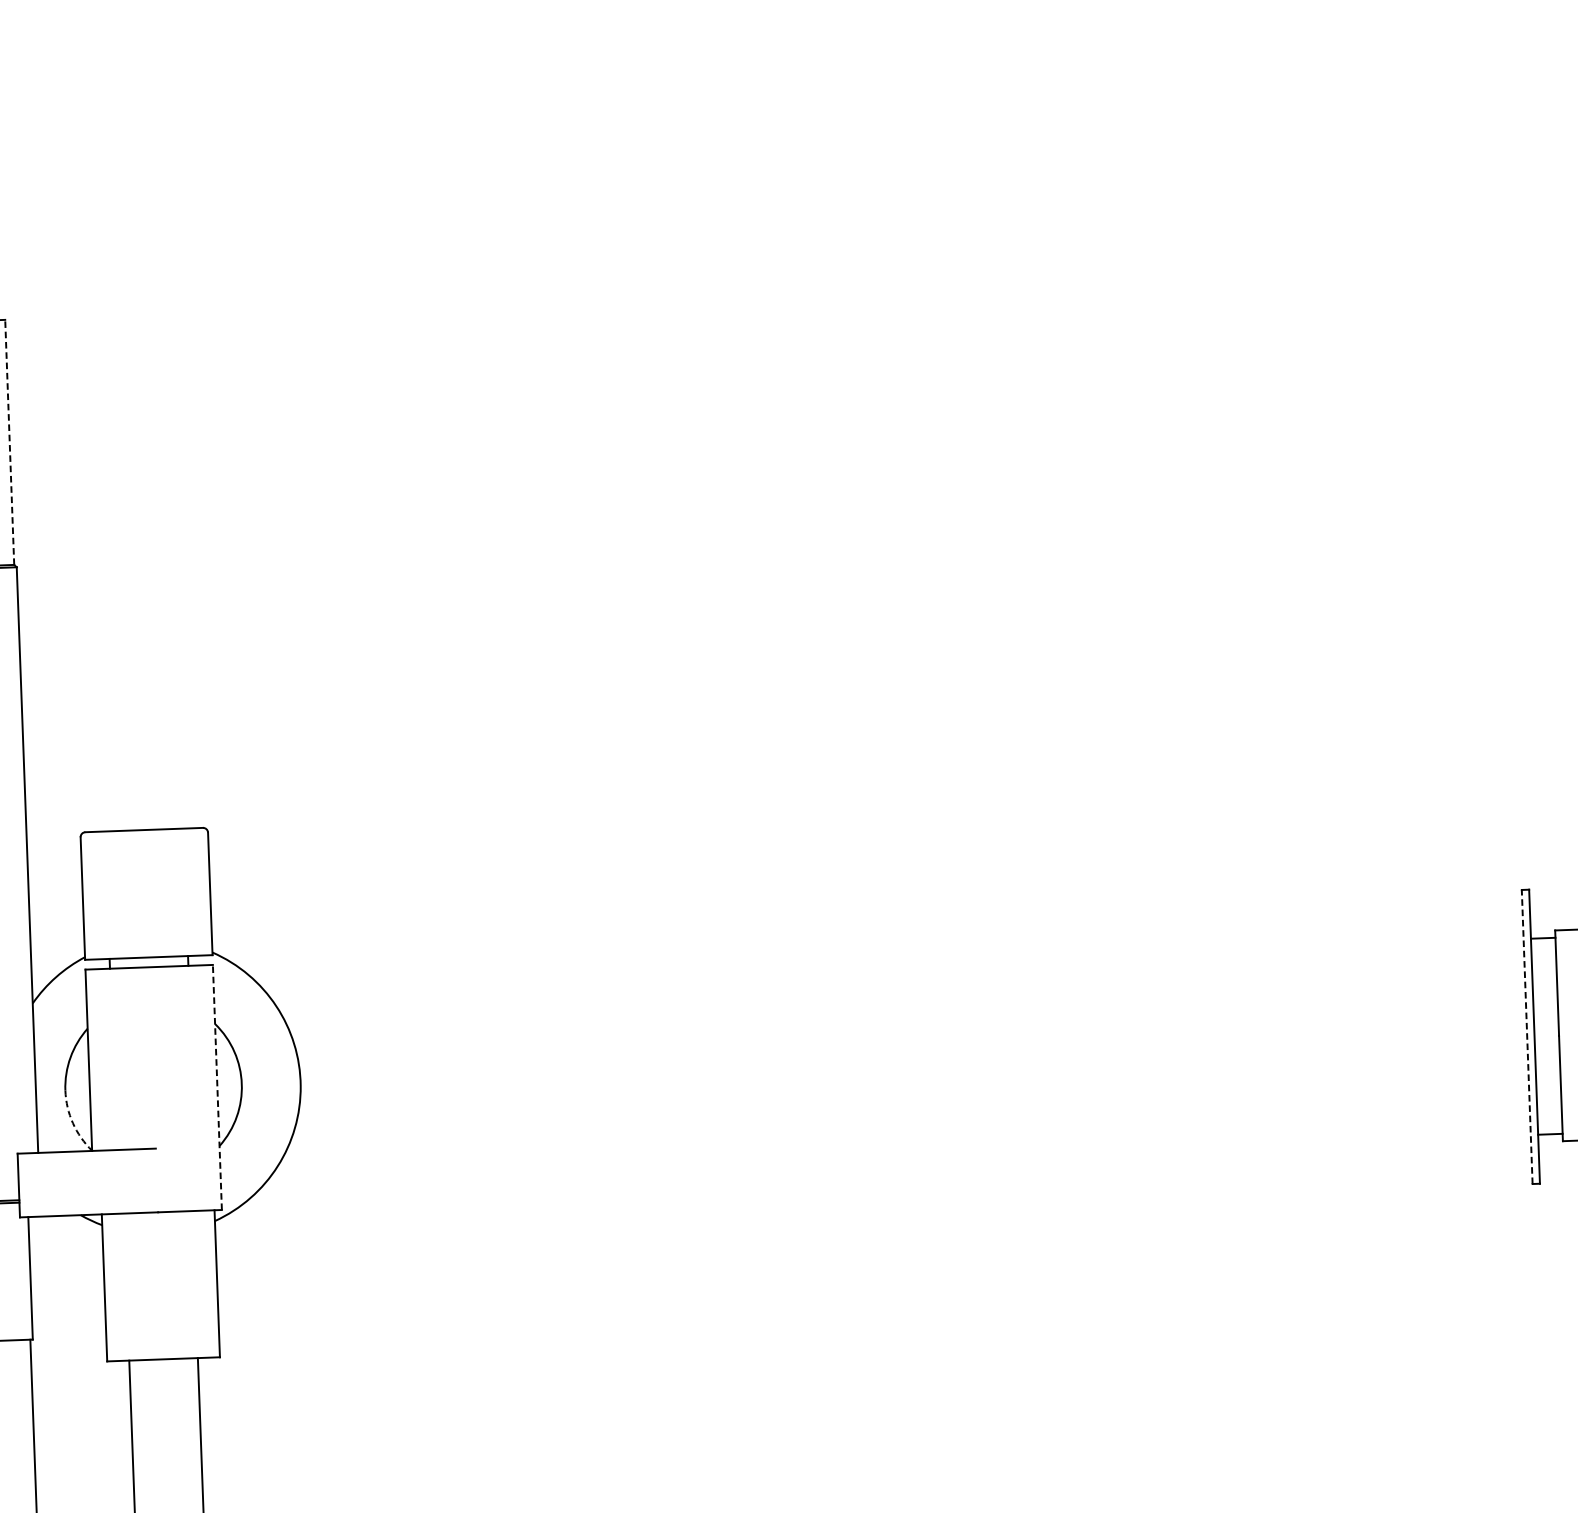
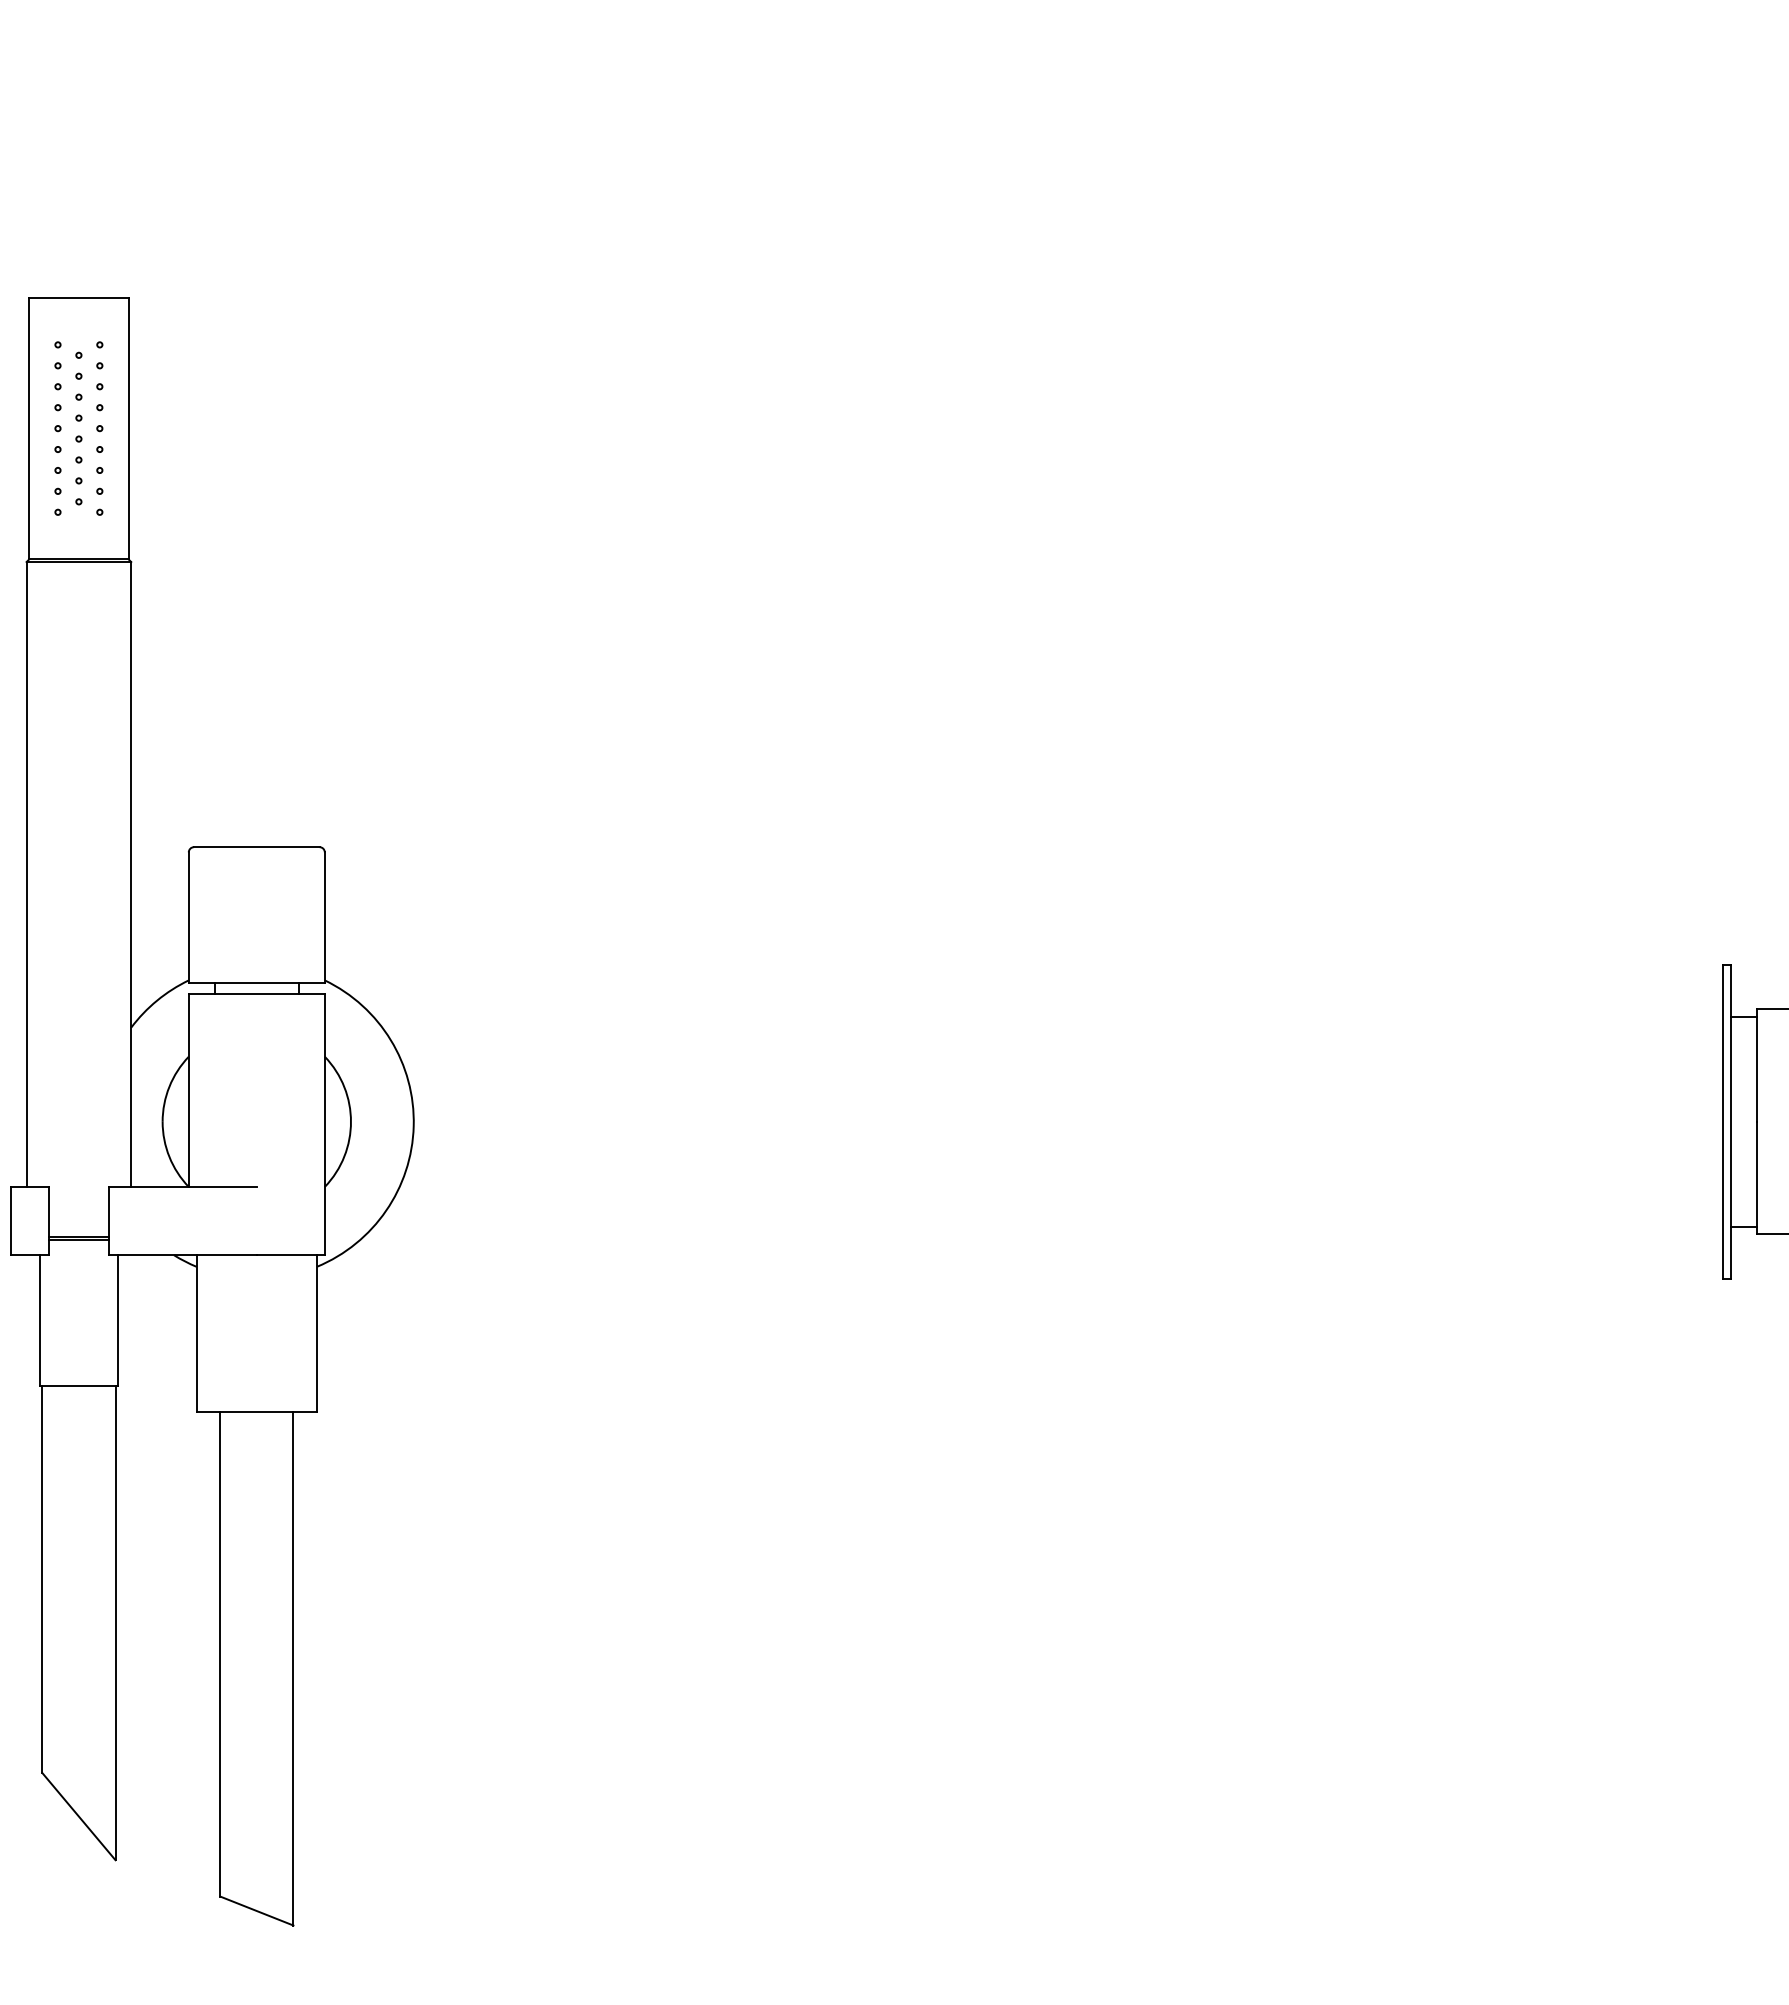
line: (9, 442) -> (128, 428), dashed -> solid
line: (1527, 1036) -> (1723, 1121), dashed -> solid
line: (217, 1087) -> (324, 1124), dashed -> solid
arc: (73, 1122) -> (169, 1156), dashed -> solid

